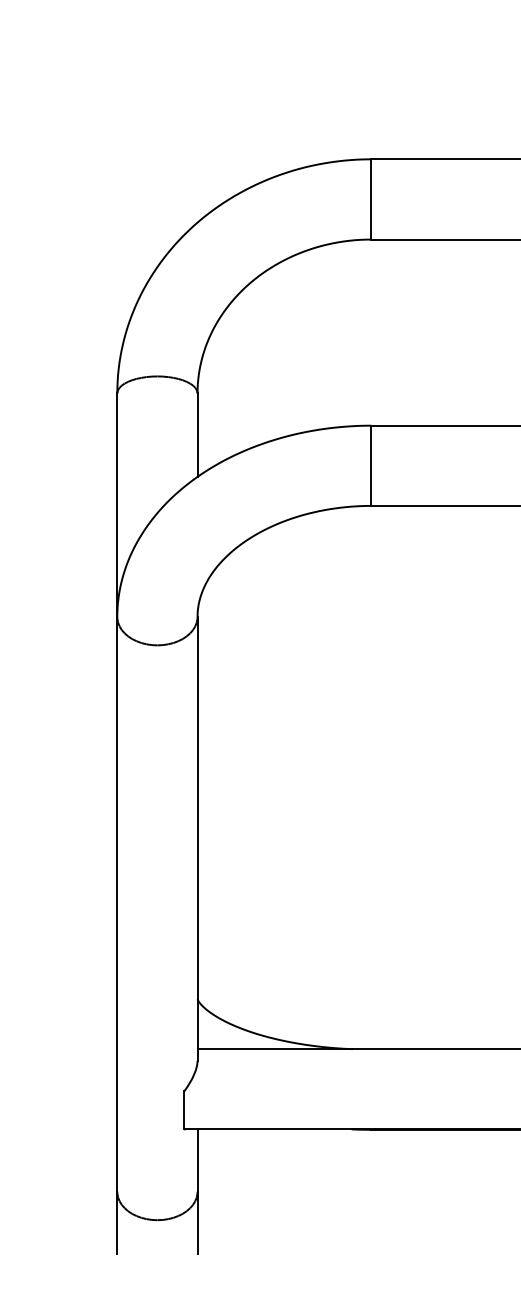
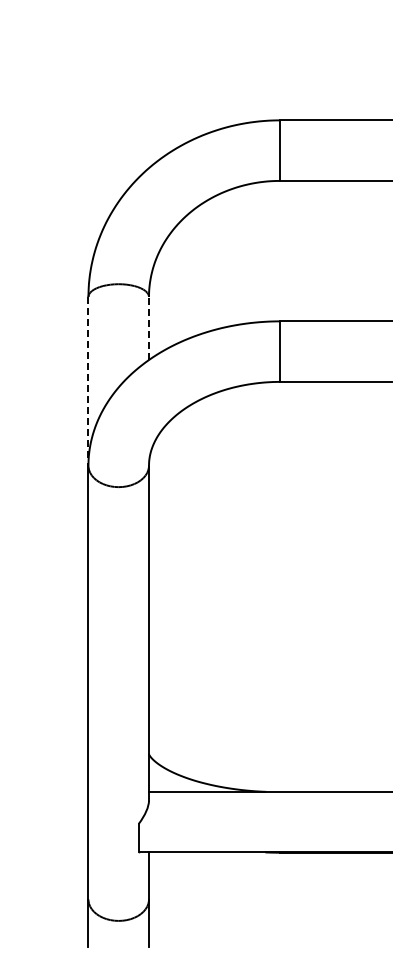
line: (196, 435) -> (148, 328), solid -> dashed
line: (117, 505) -> (88, 381), solid -> dashed

